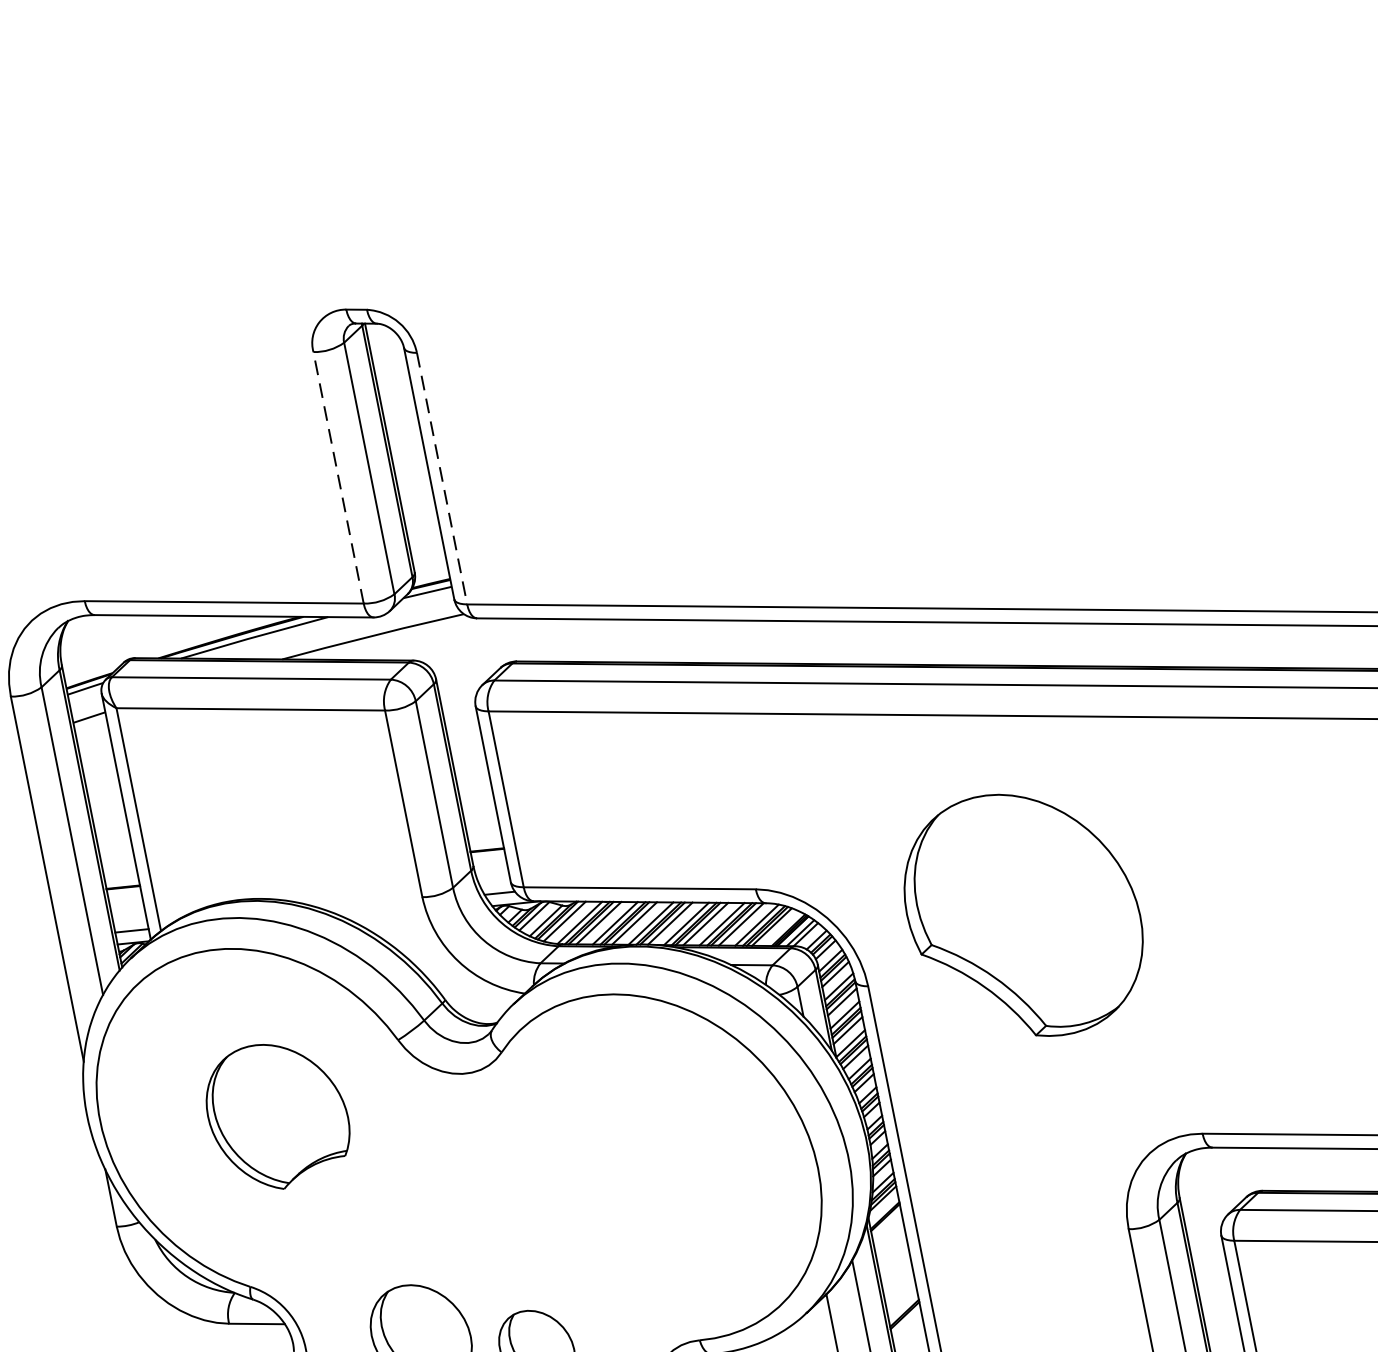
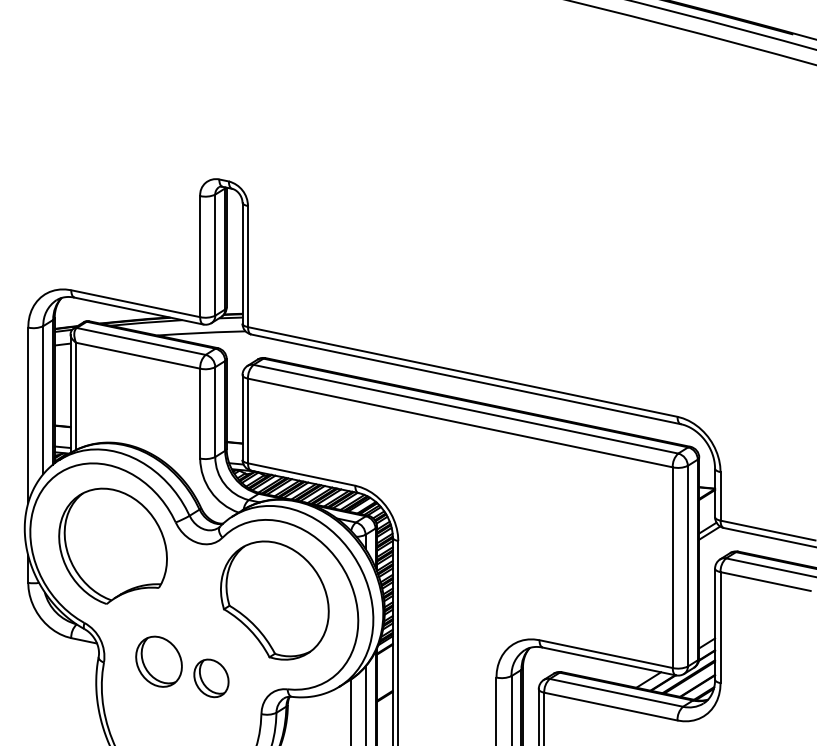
line: (339, 477) -> (200, 256), dashed -> solid
line: (443, 478) -> (248, 266), dashed -> solid
part: (1022, 915) -> (274, 600), moved
part: (276, 1114) -> (112, 545), size x1.67

